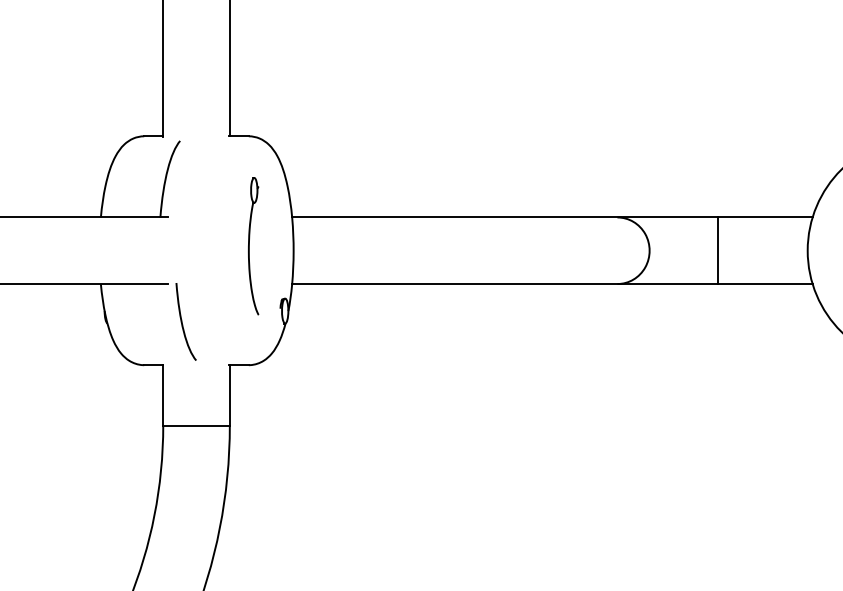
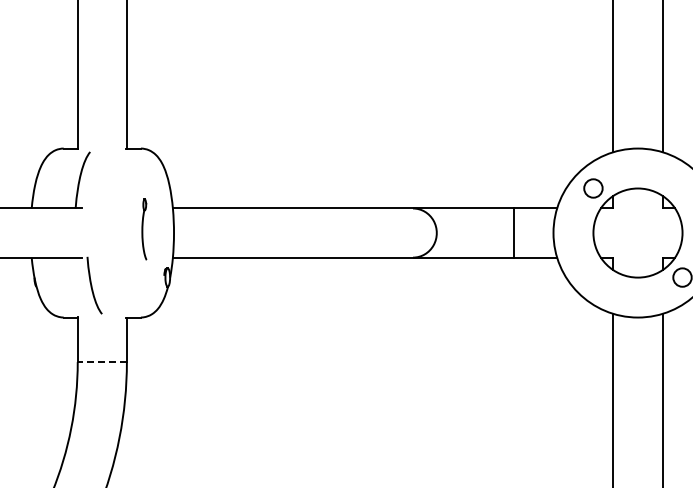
part: (253, 245) -> (144, 229), size x0.6
line: (718, 249) -> (514, 232), moved
line: (196, 426) -> (102, 362), solid -> dashed

